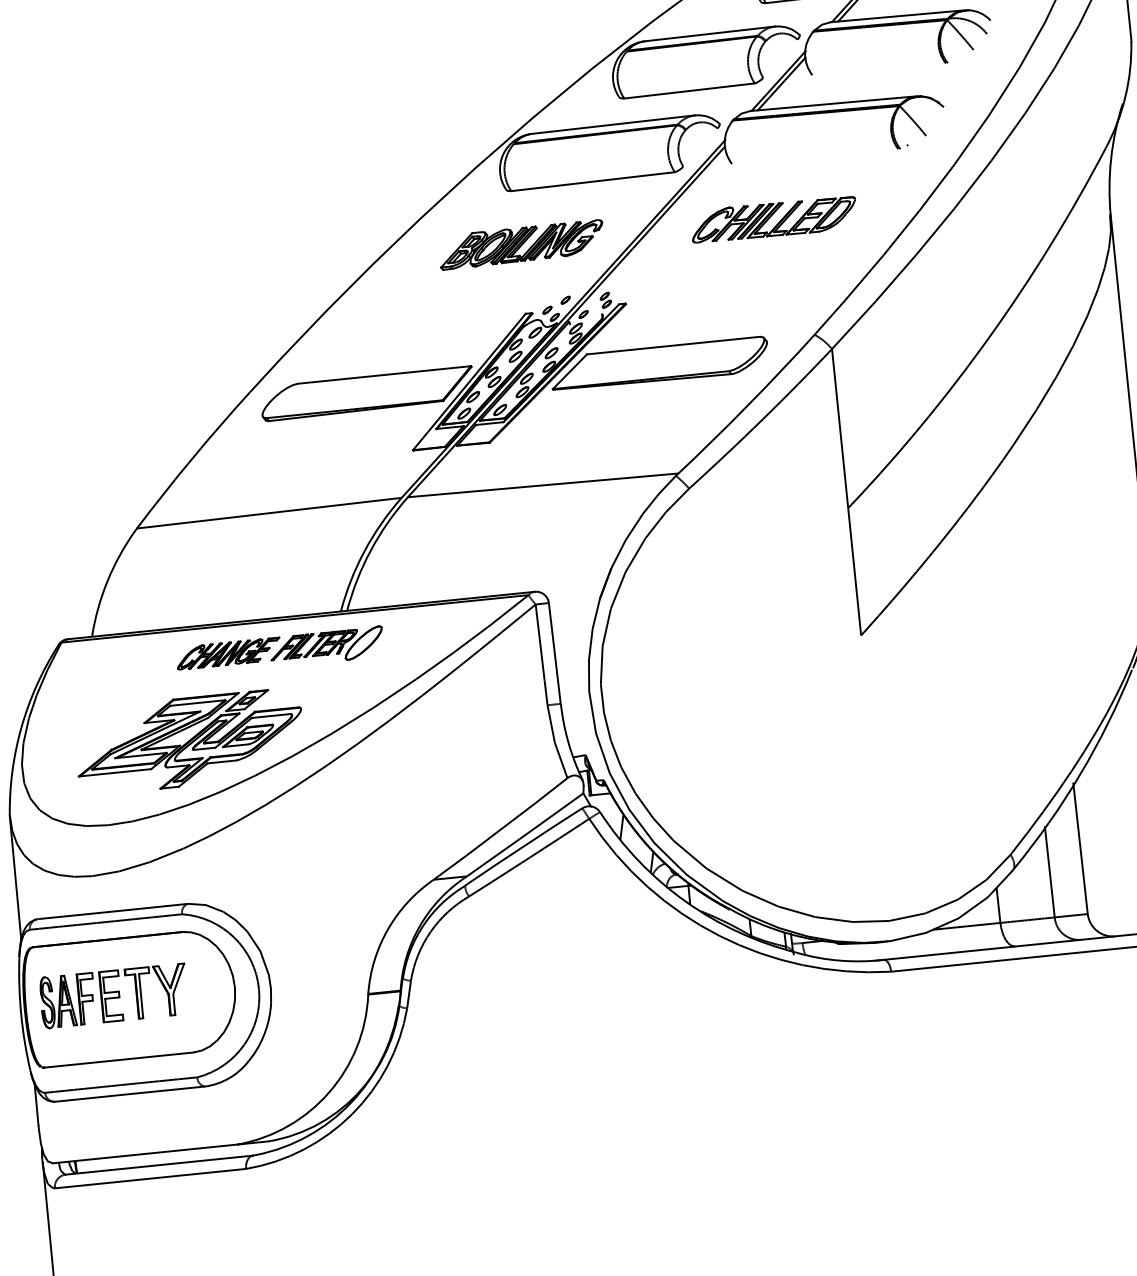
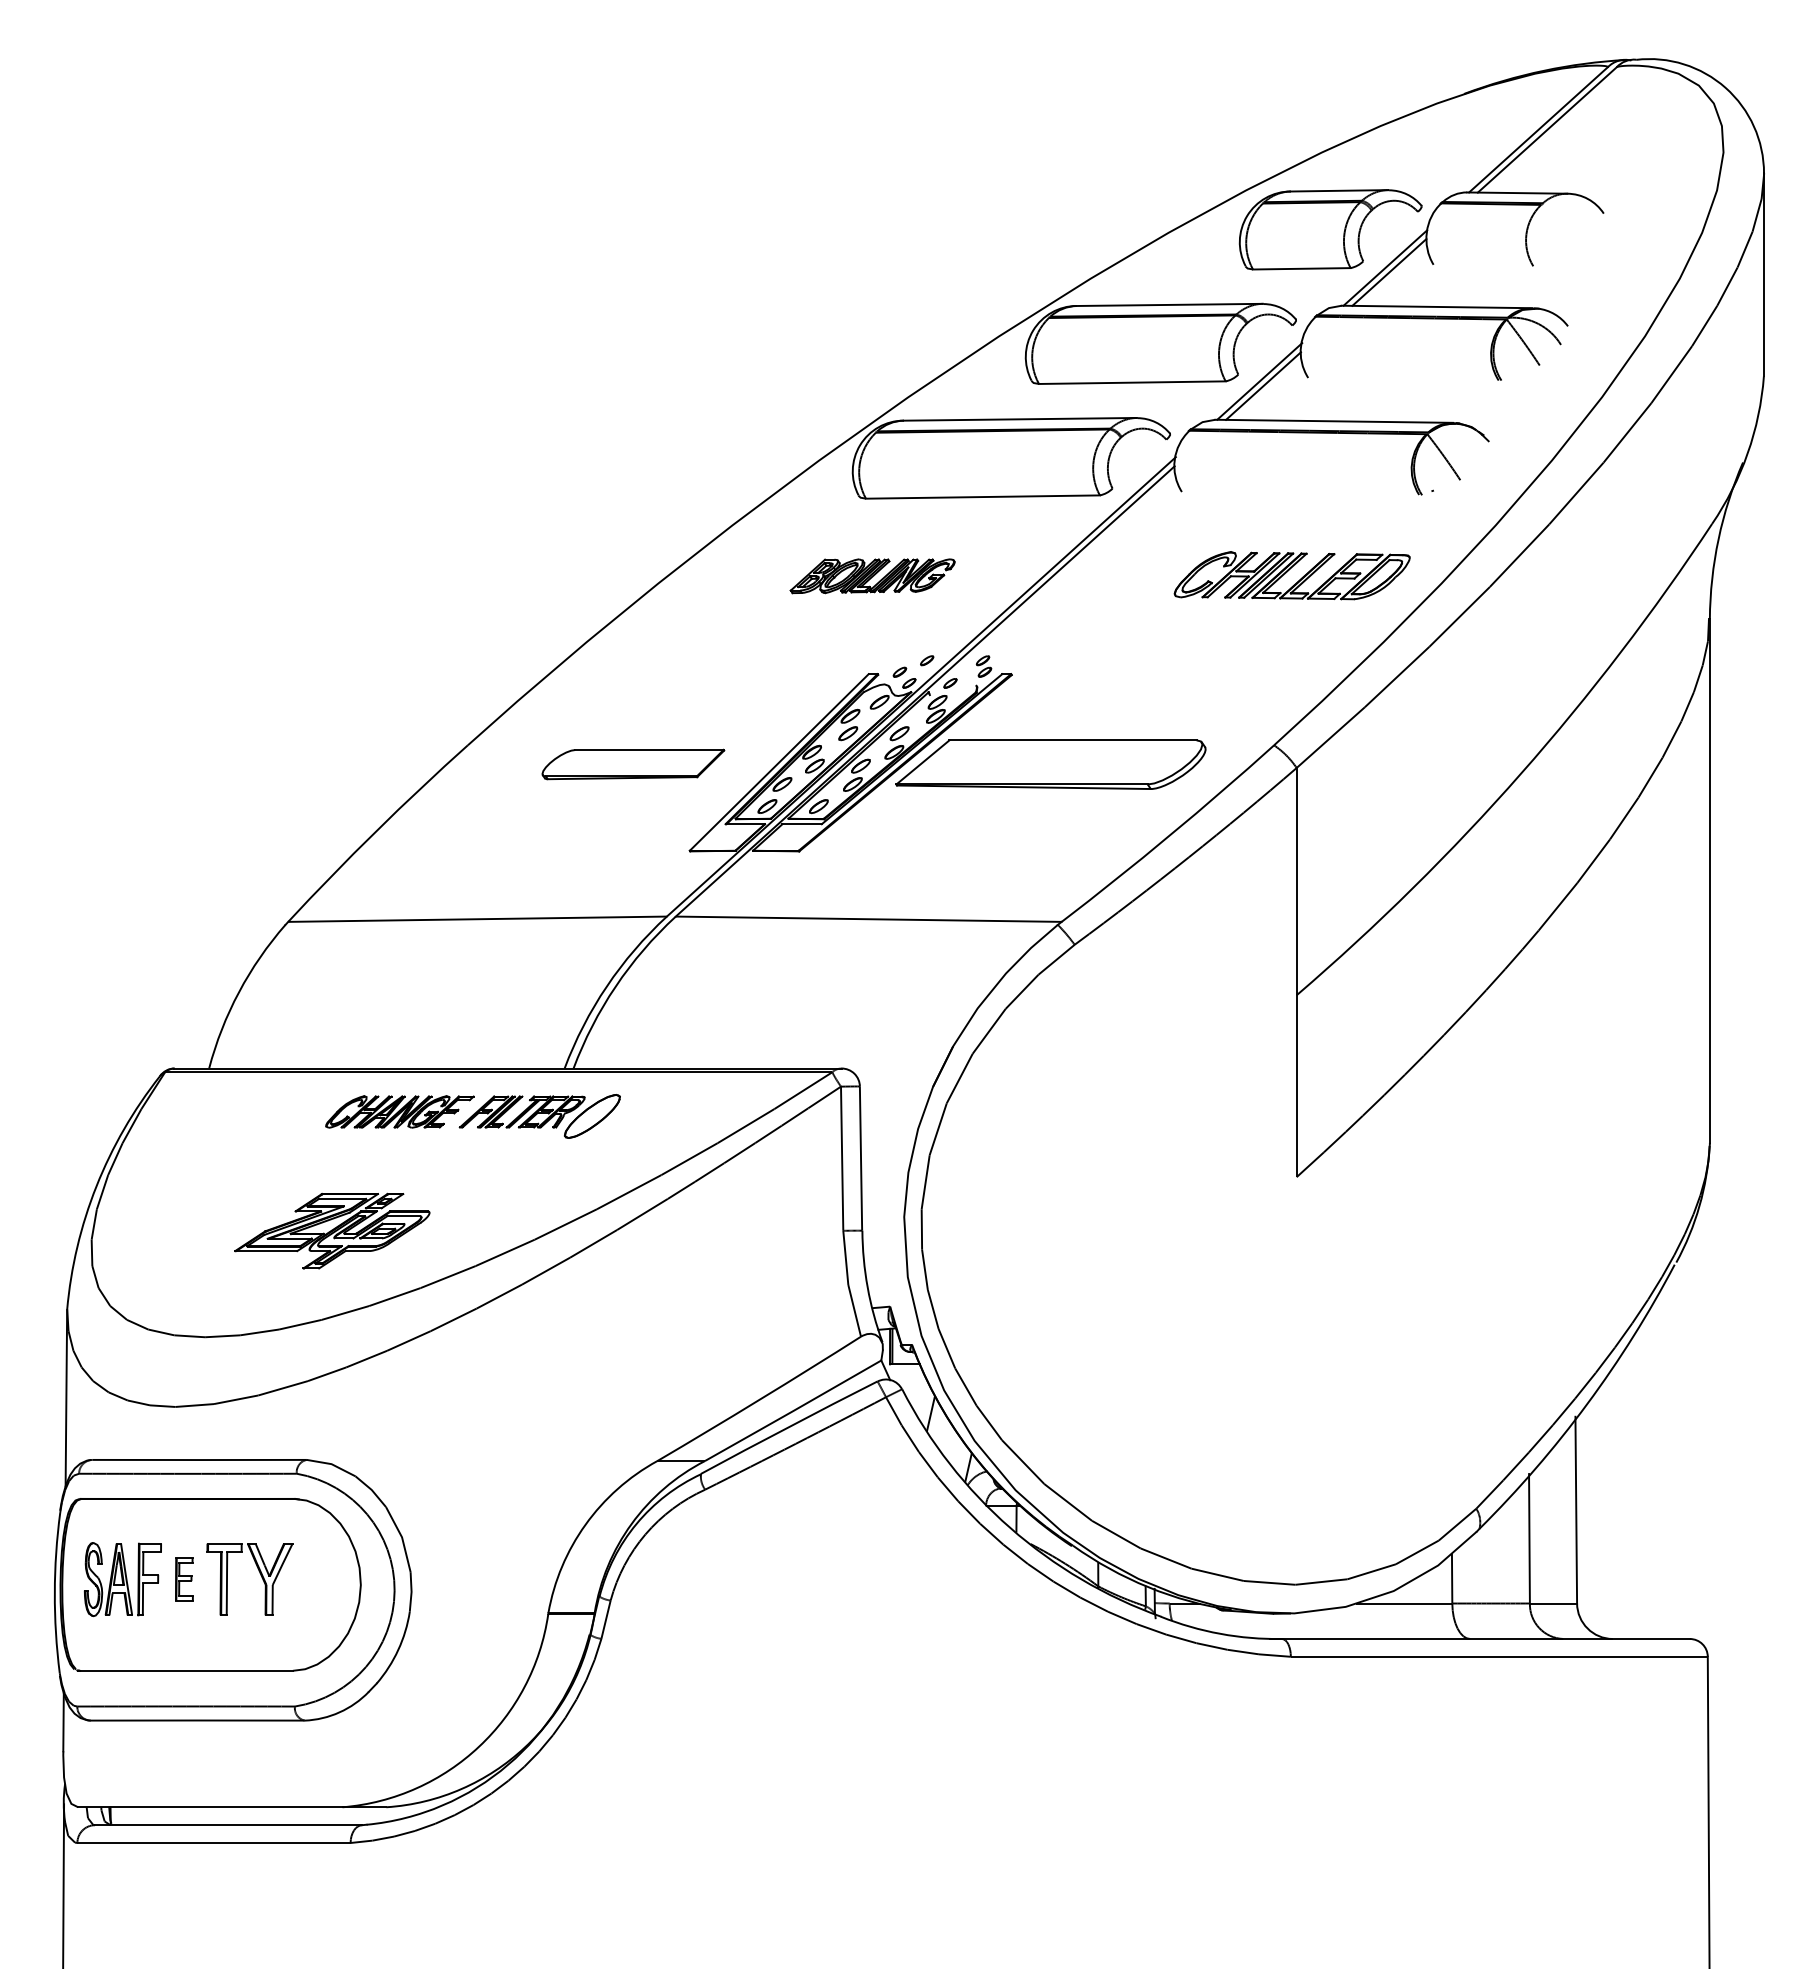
part: (773, 219) -> (1291, 575), moved
part: (521, 245) -> (872, 576), size x0.7
part: (367, 393) -> (633, 764), size x0.6
part: (189, 742) -> (332, 1231), size x0.6
part: (111, 996) -> (184, 1579), size x0.6

